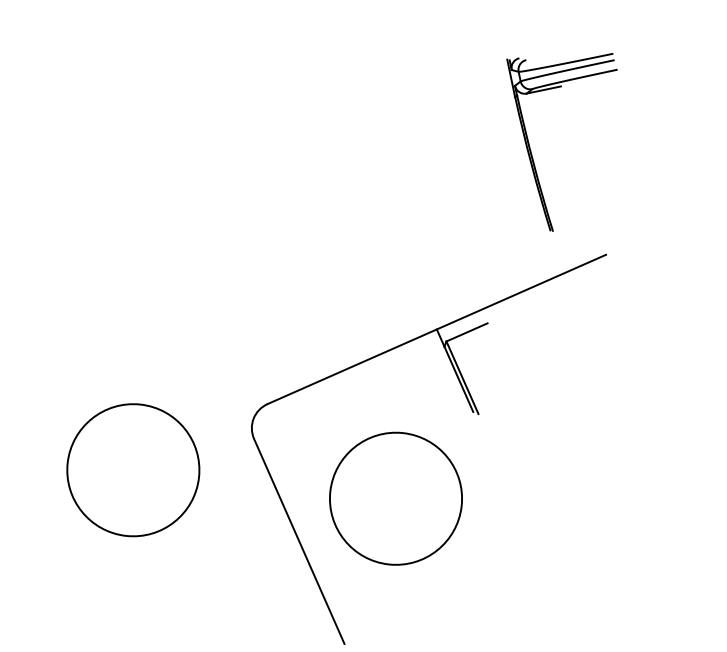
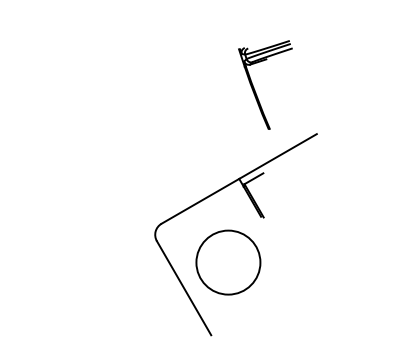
part: (530, 141) -> (254, 87), moved
circle: (133, 470) -> (100, 262), removed

